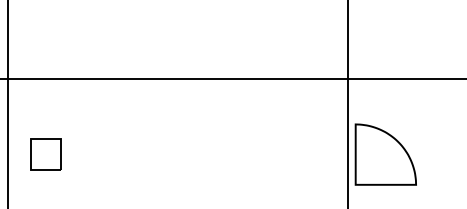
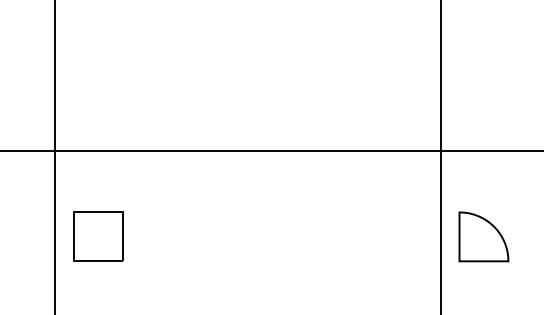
part: (45, 154) -> (98, 236), size x1.43
part: (385, 154) -> (483, 236), size x0.71

